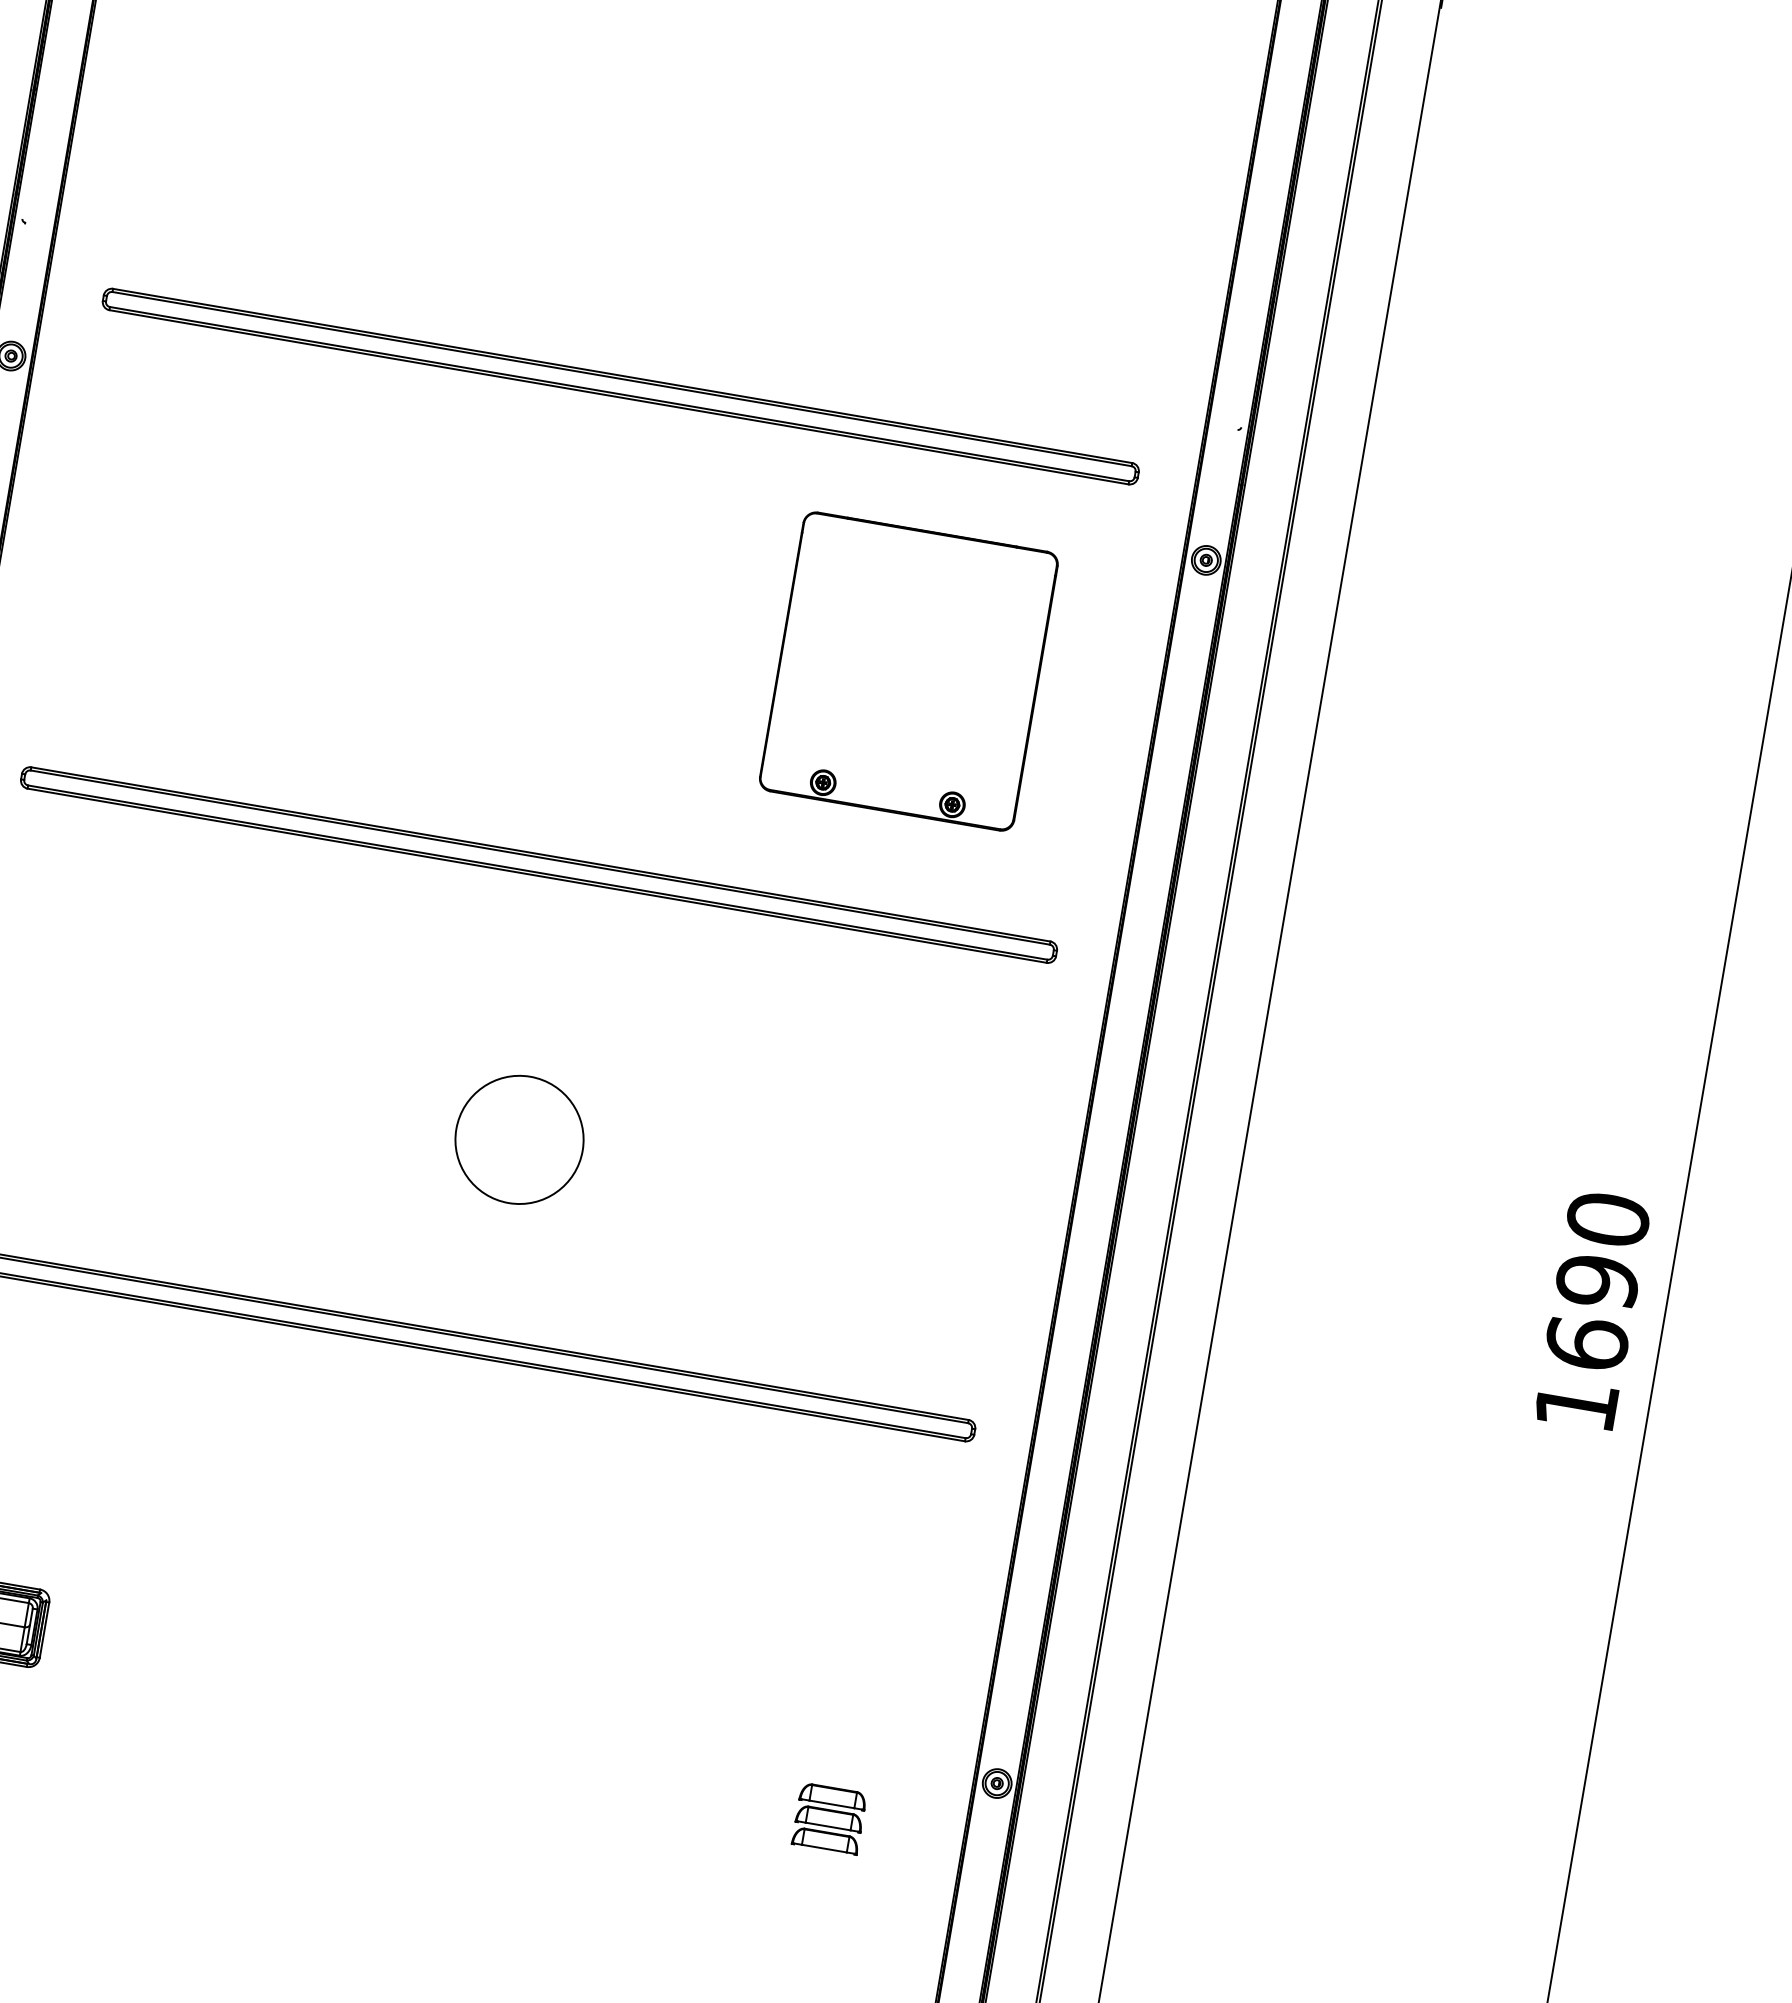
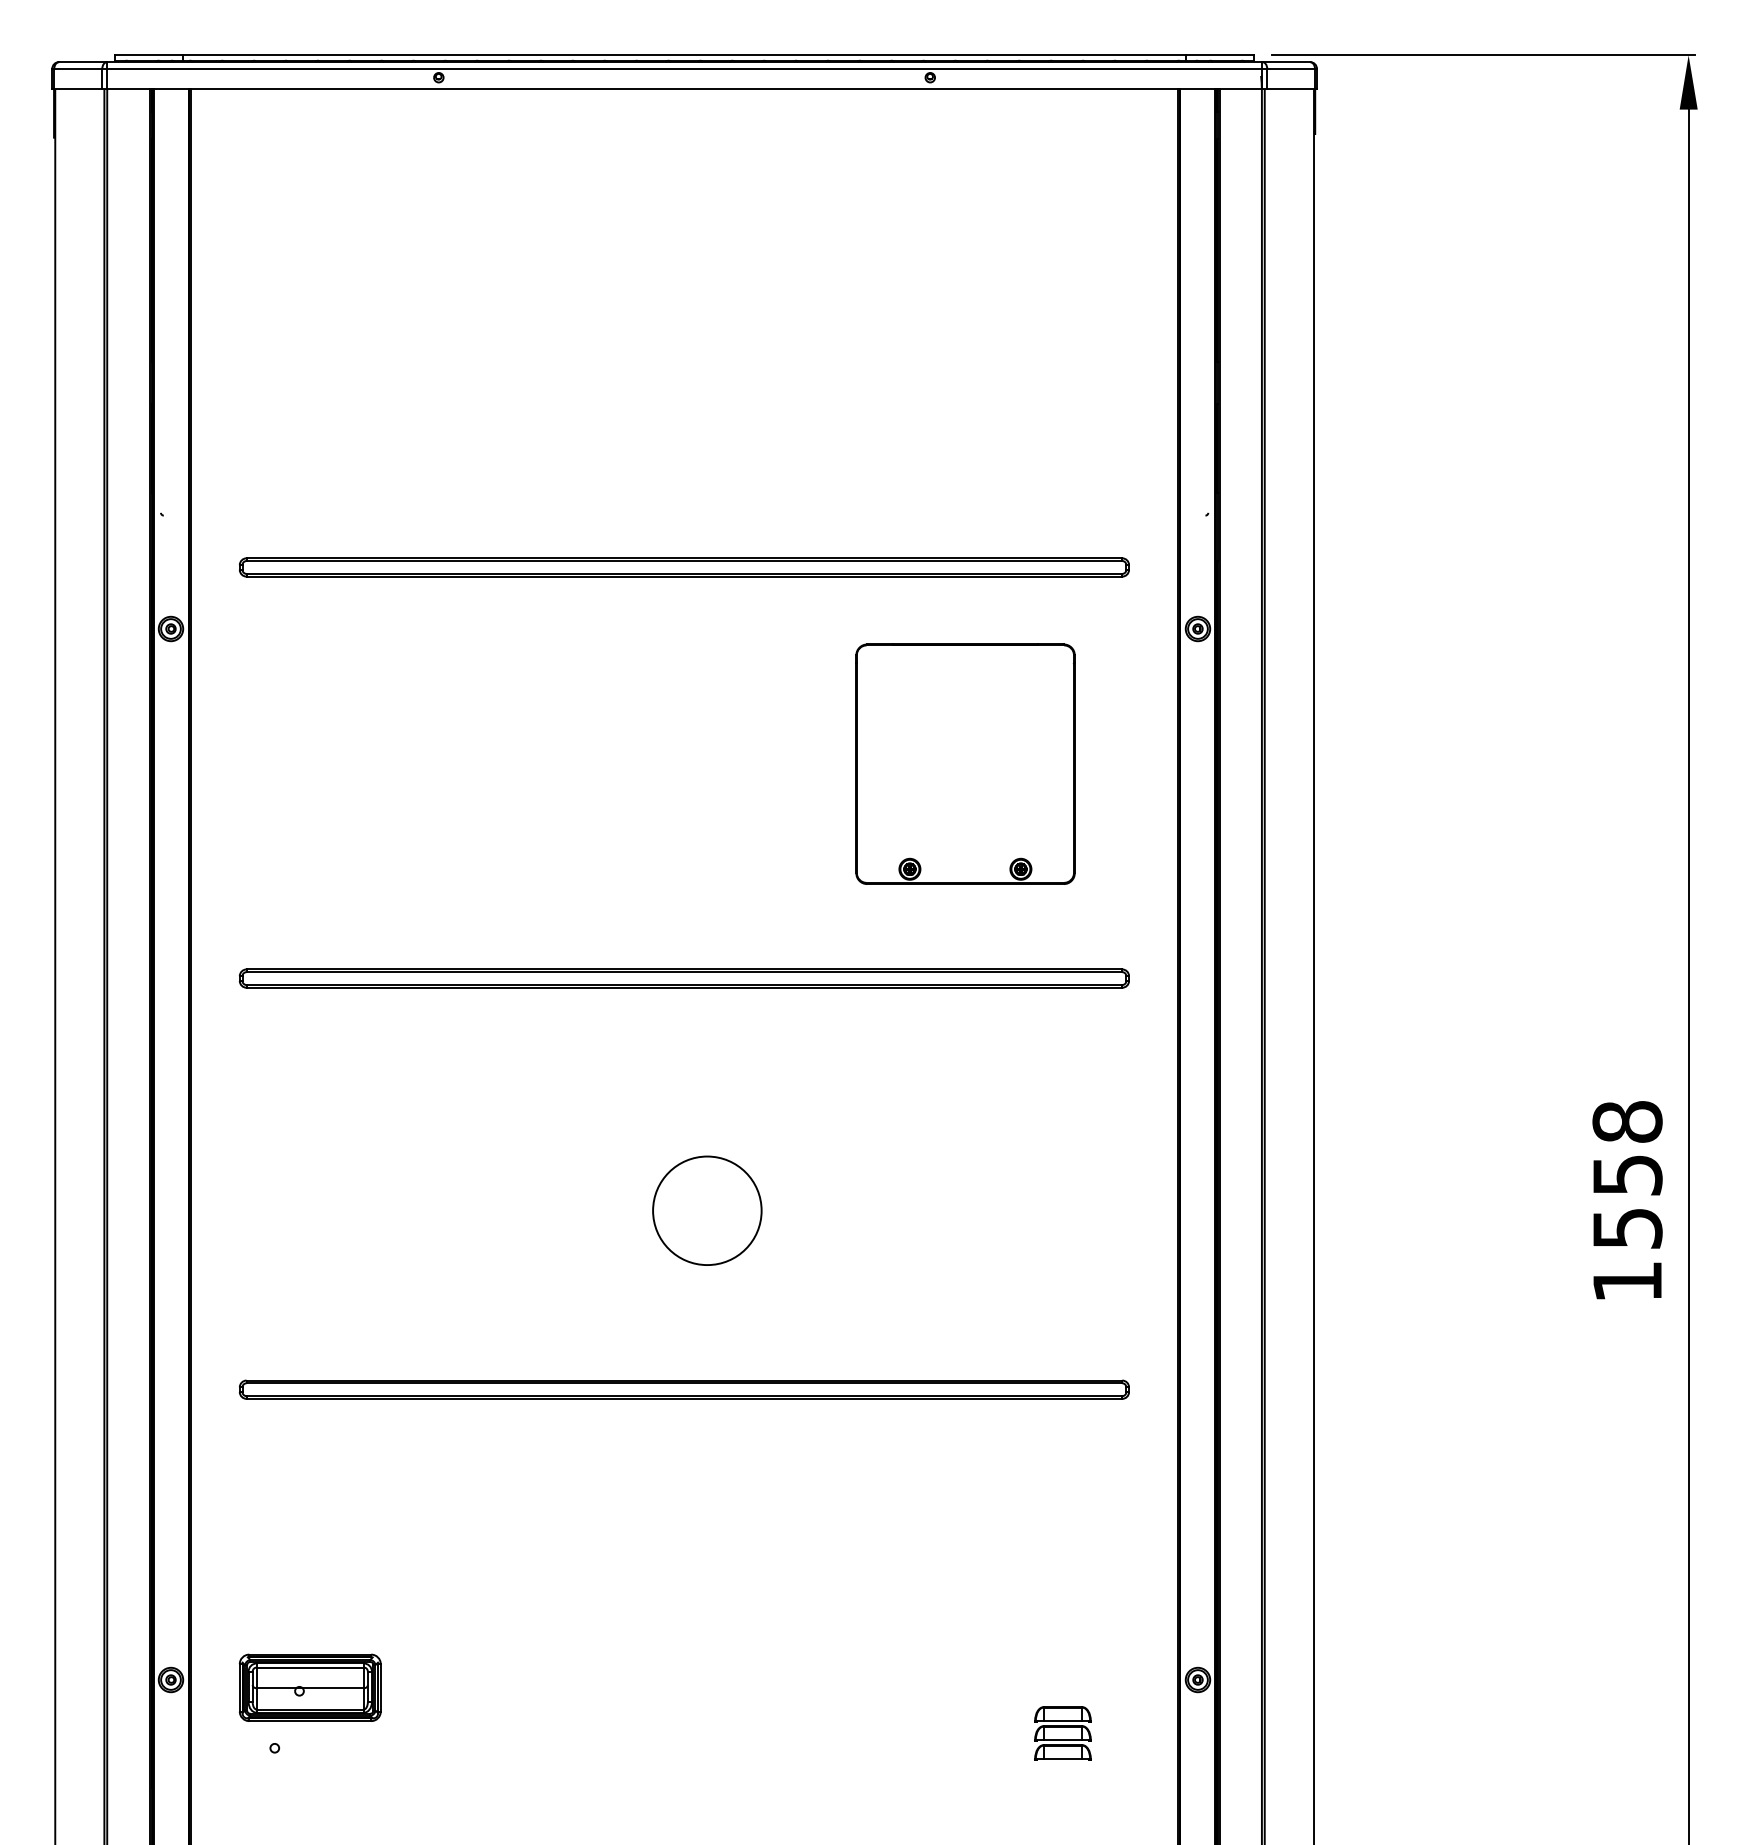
text: (1597, 1281) -> (1627, 1175), 1690 -> 1558

